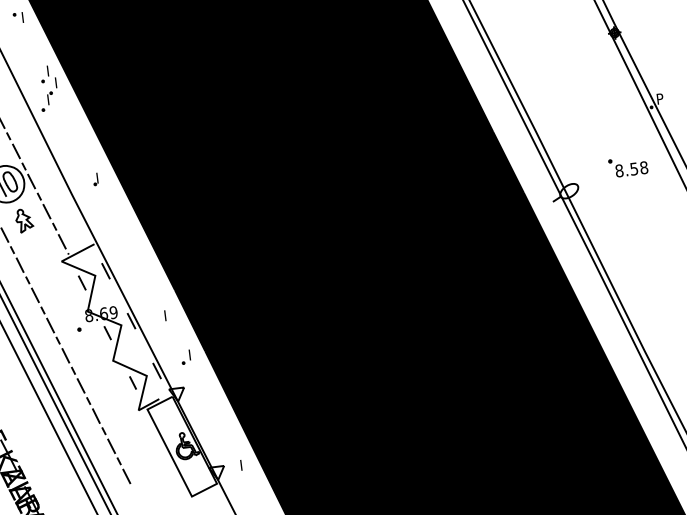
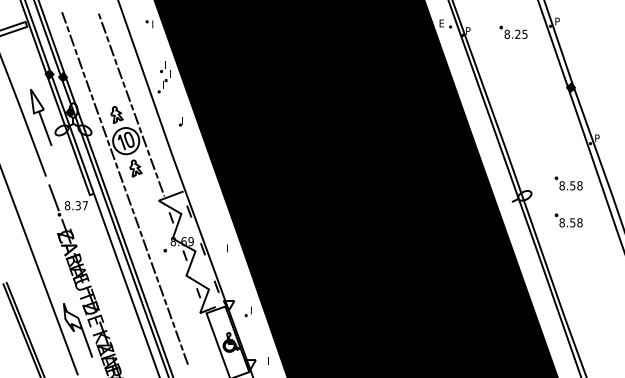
part: (94, 179) -> (180, 121), moved
part: (634, 217) -> (568, 220), added
part: (184, 357) -> (247, 311), moved

